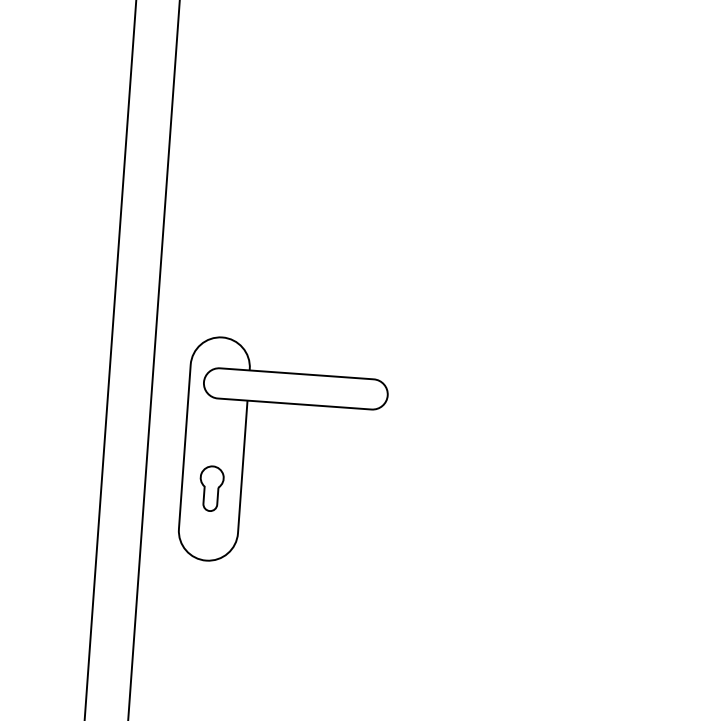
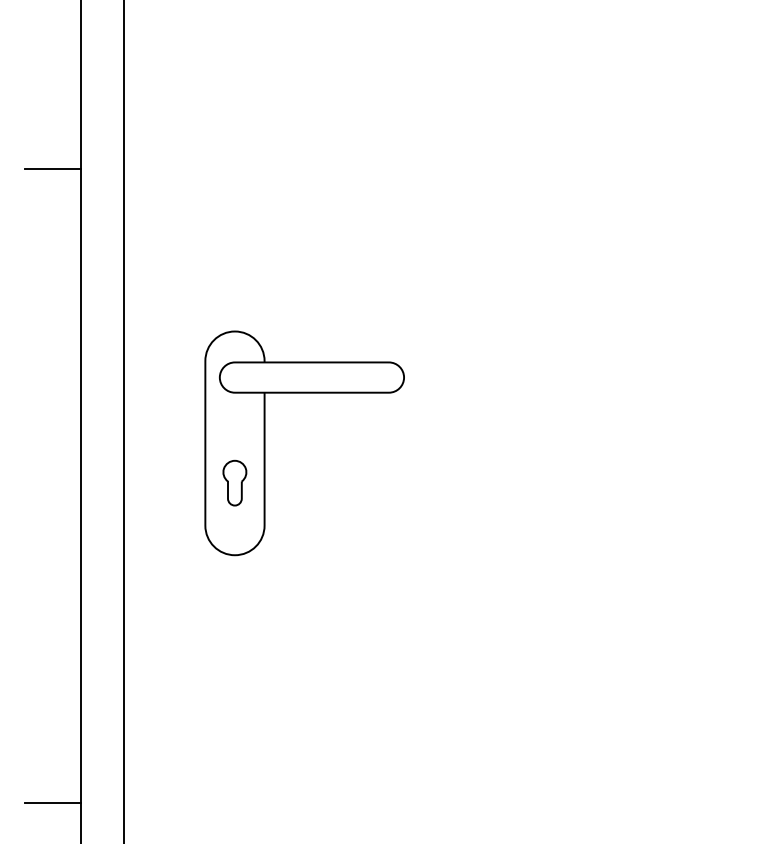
line: (92, 215) -> (52, 169), added
part: (244, 451) -> (265, 443), moved

